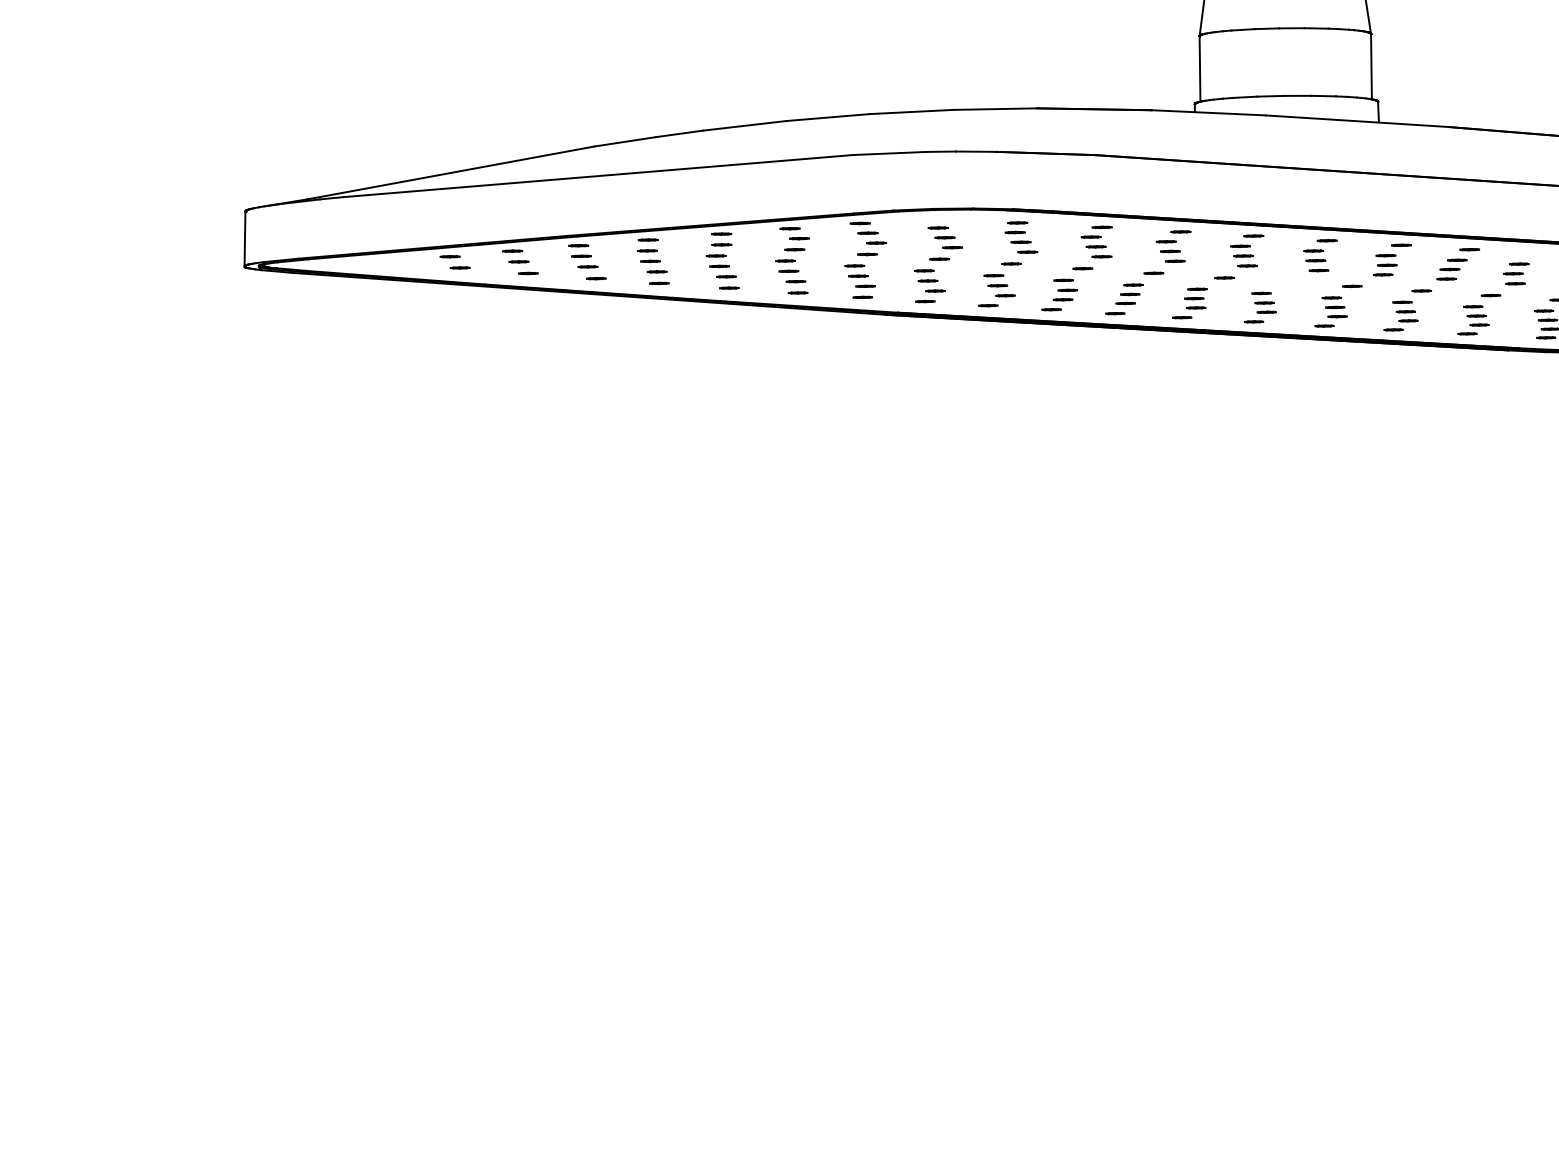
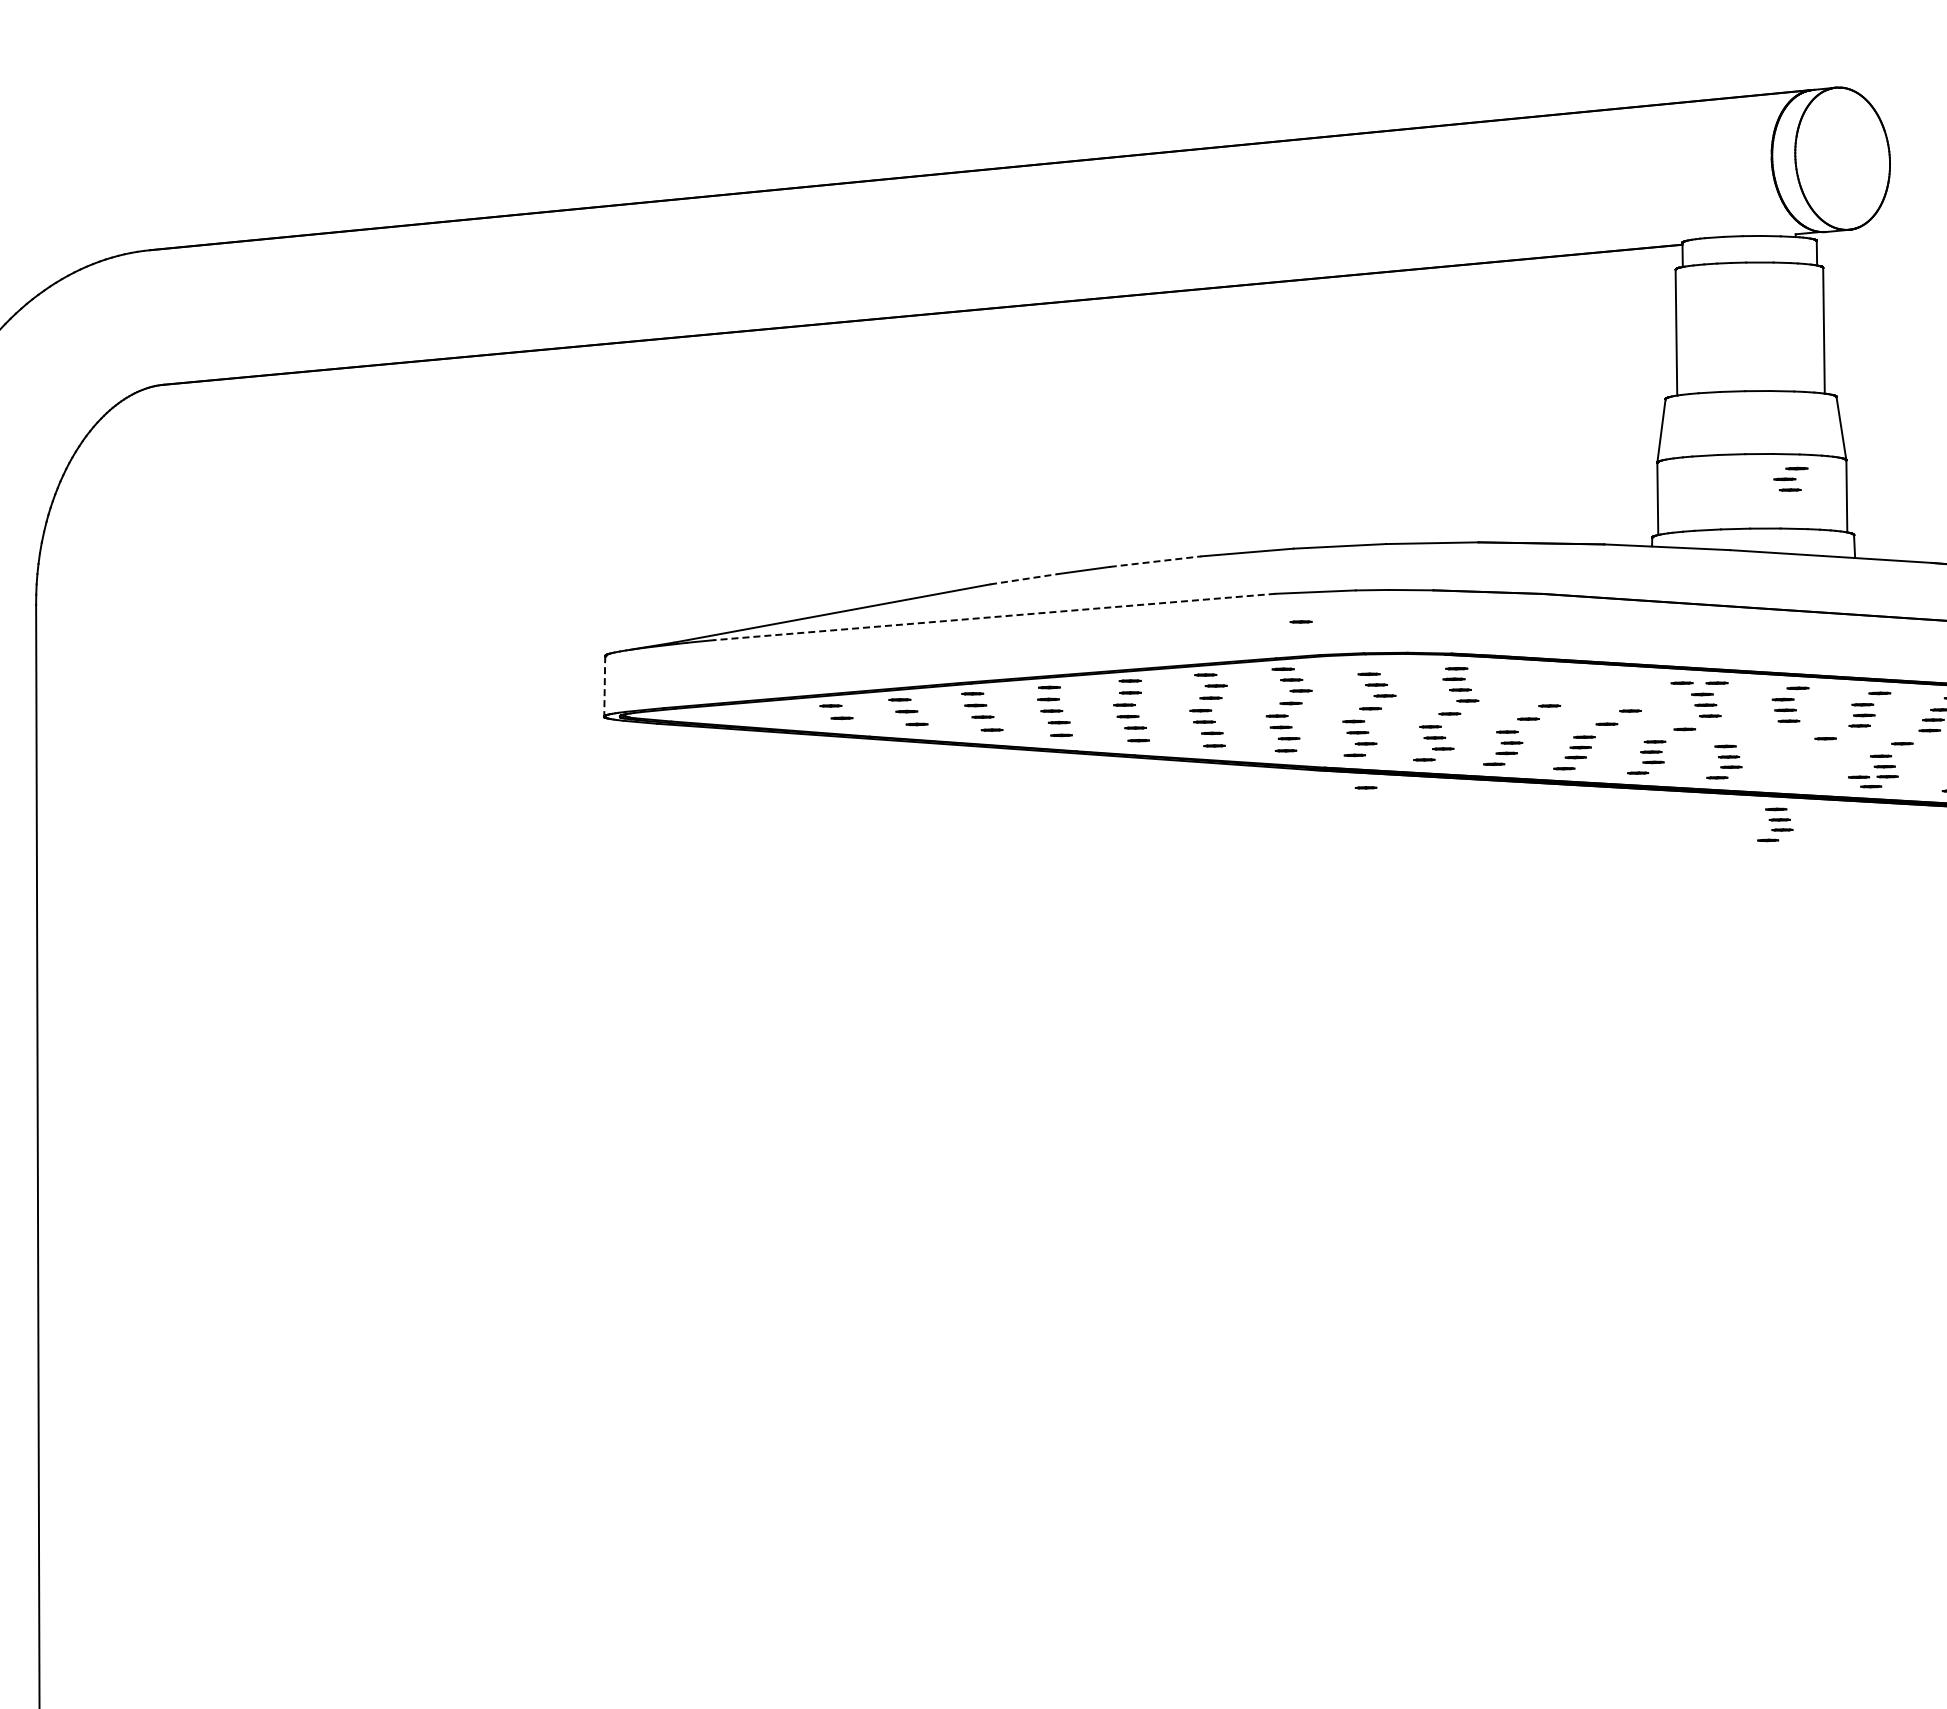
line: (745, 125) -> (1156, 561), solid -> dashed
line: (625, 142) -> (1024, 579), solid -> dashed
line: (598, 176) -> (994, 617), solid -> dashed
line: (875, 180) -> (1300, 621), added
line: (1221, 235) -> (1681, 682), added
part: (1096, 236) -> (1790, 478), moved
line: (244, 239) -> (604, 686), solid -> dashed
part: (1173, 240) -> (1628, 688), removed
part: (1331, 311) -> (1775, 824), moved
line: (1382, 320) -> (1859, 776), added
line: (934, 330) -> (1365, 787), added

